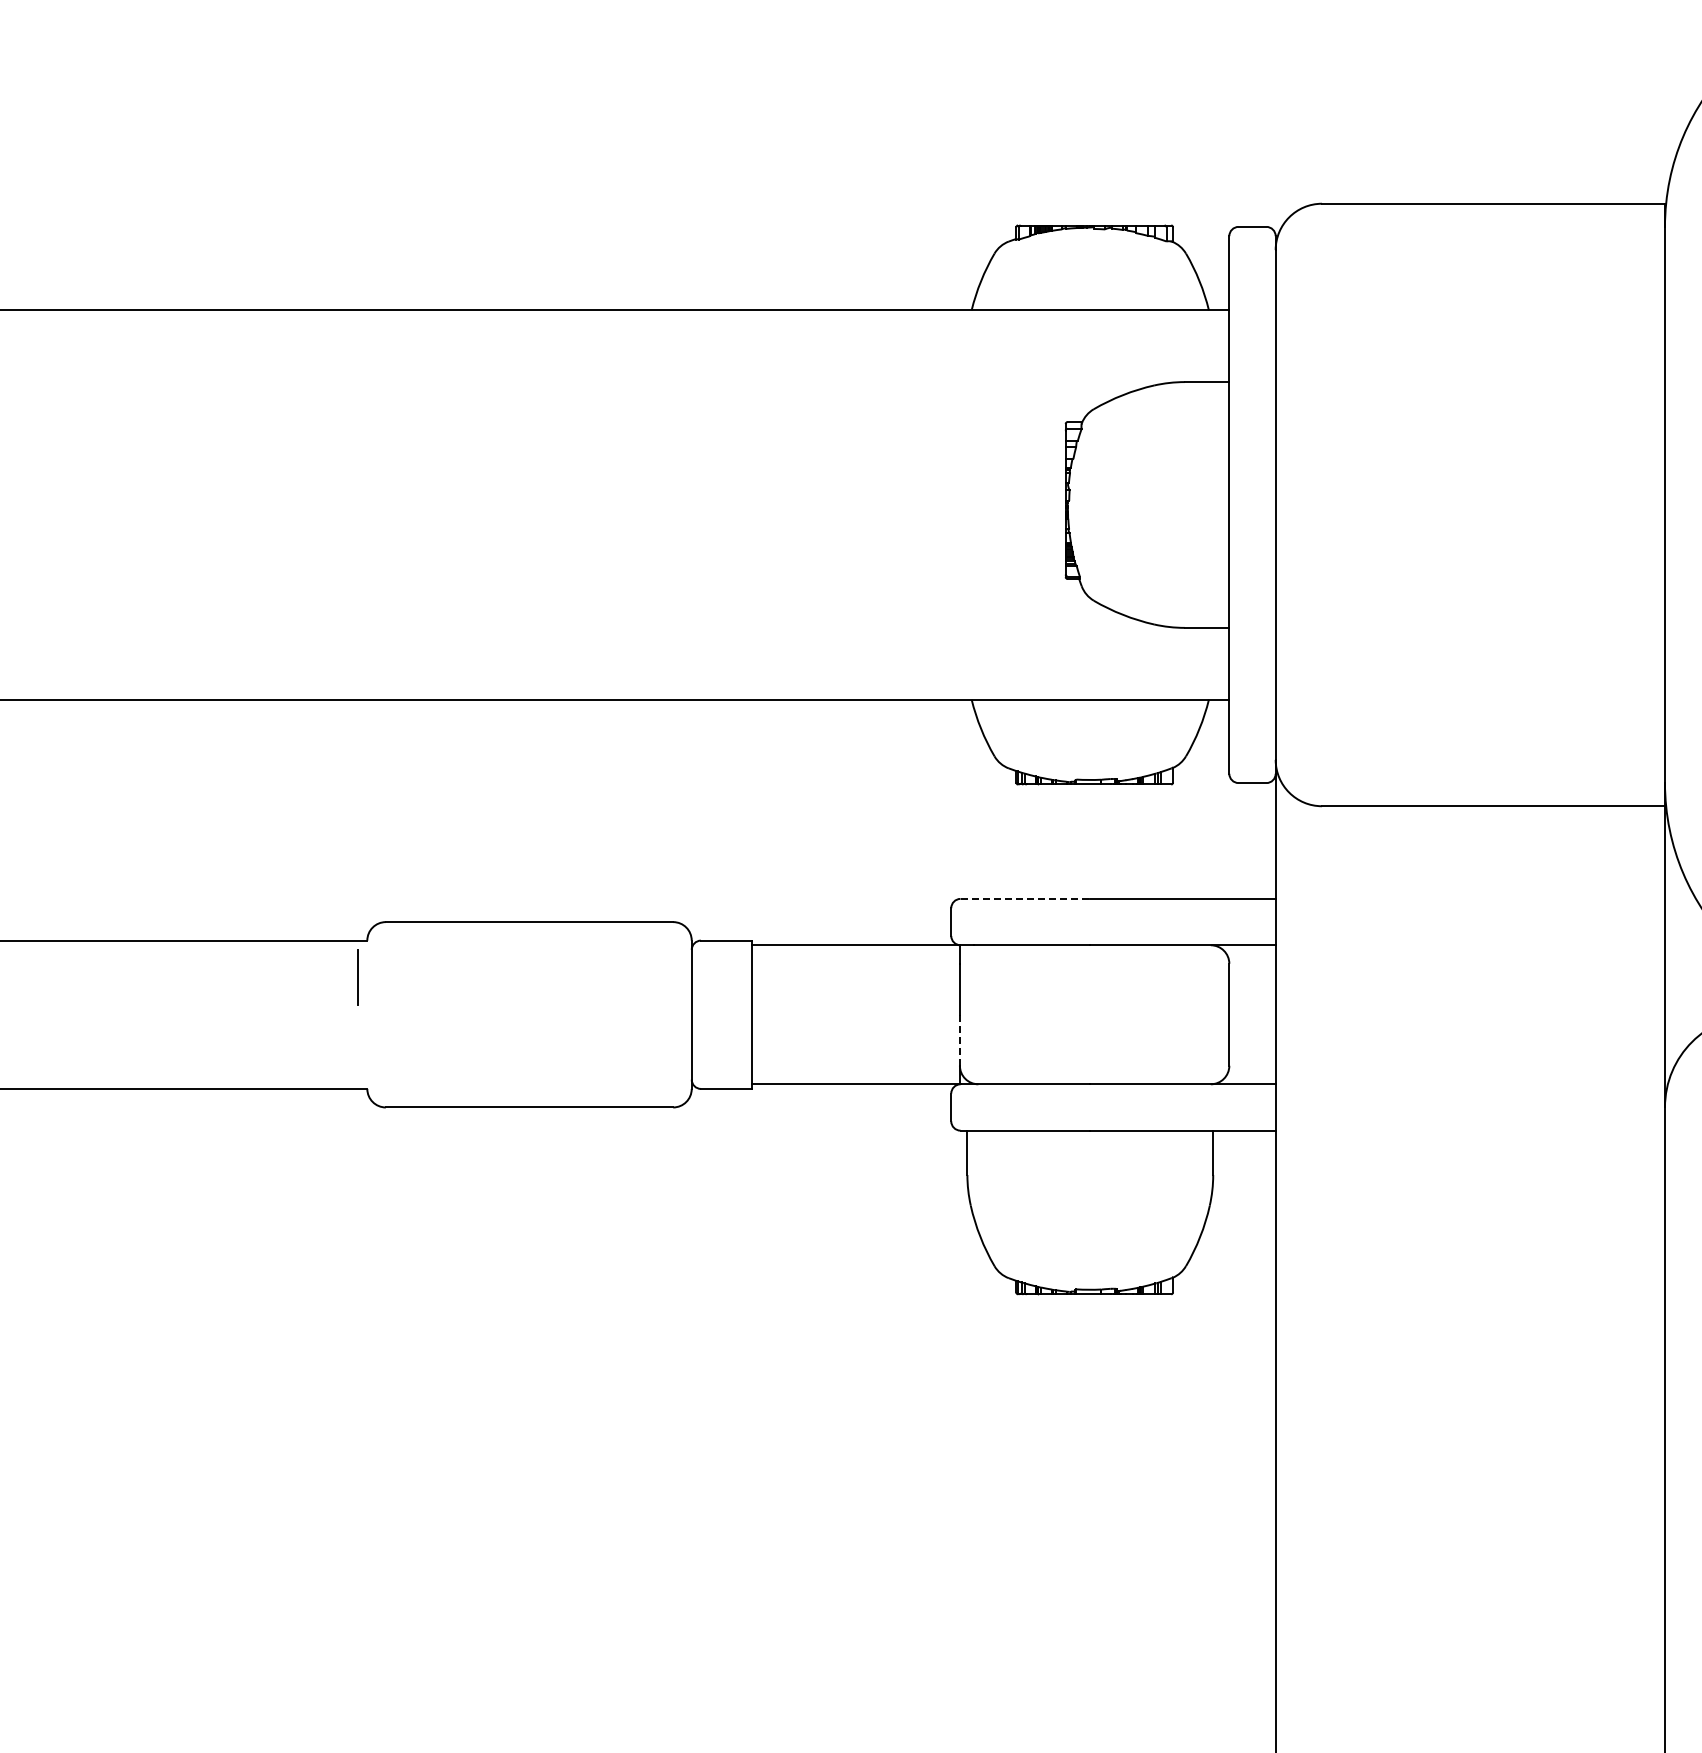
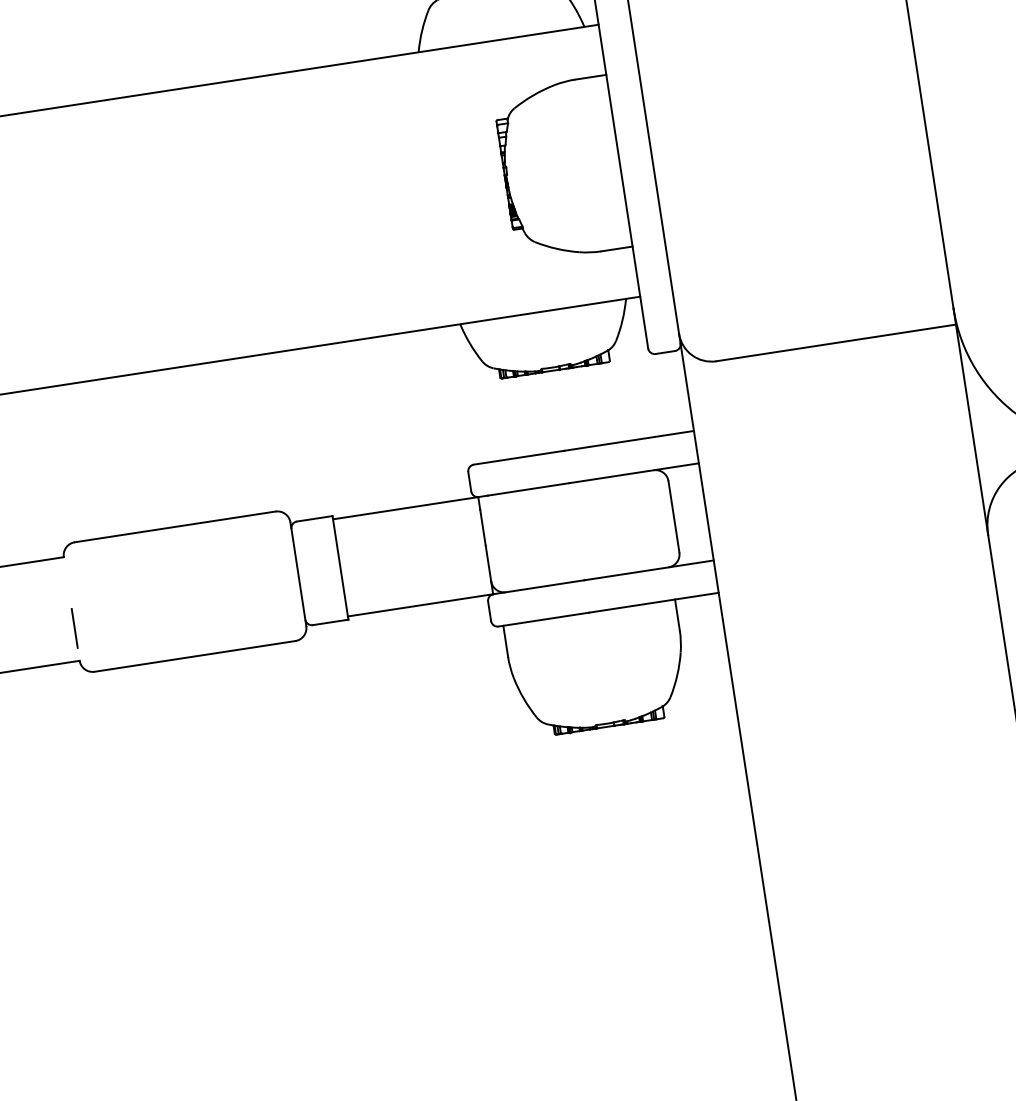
line: (1025, 898) -> (519, 457), dashed -> solid
line: (357, 977) -> (74, 628), moved
line: (959, 1039) -> (488, 562), dashed -> solid

